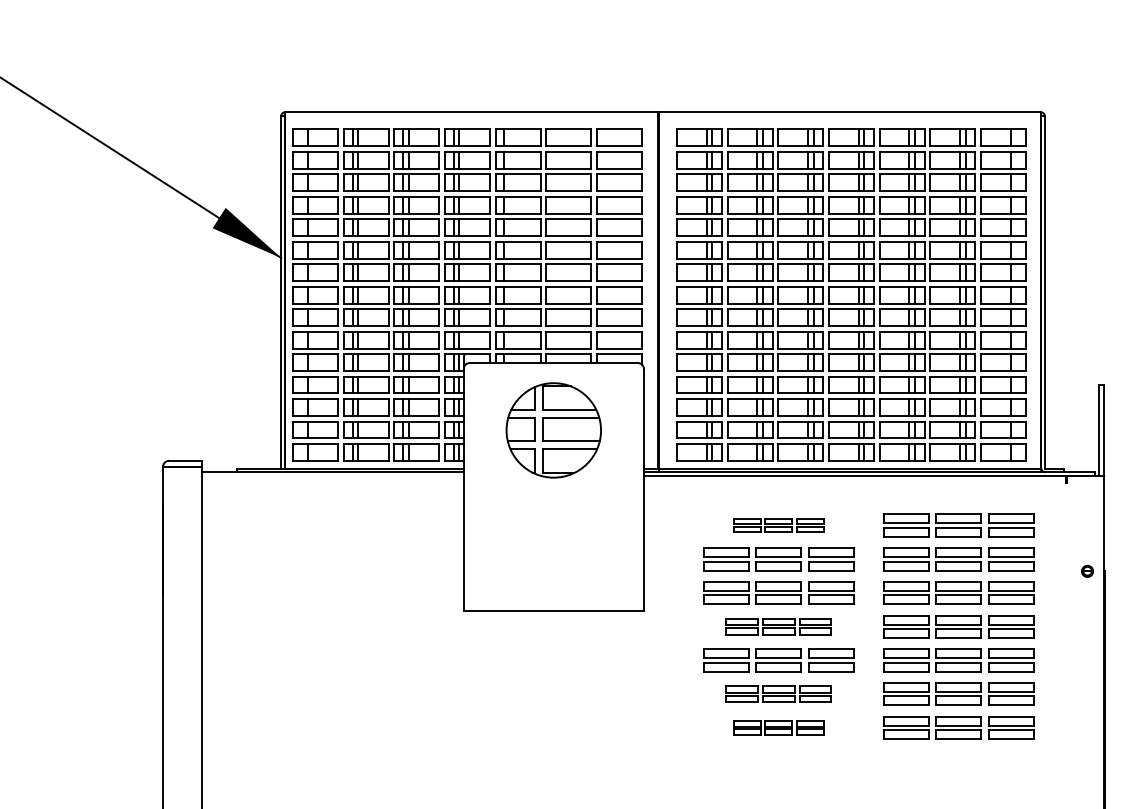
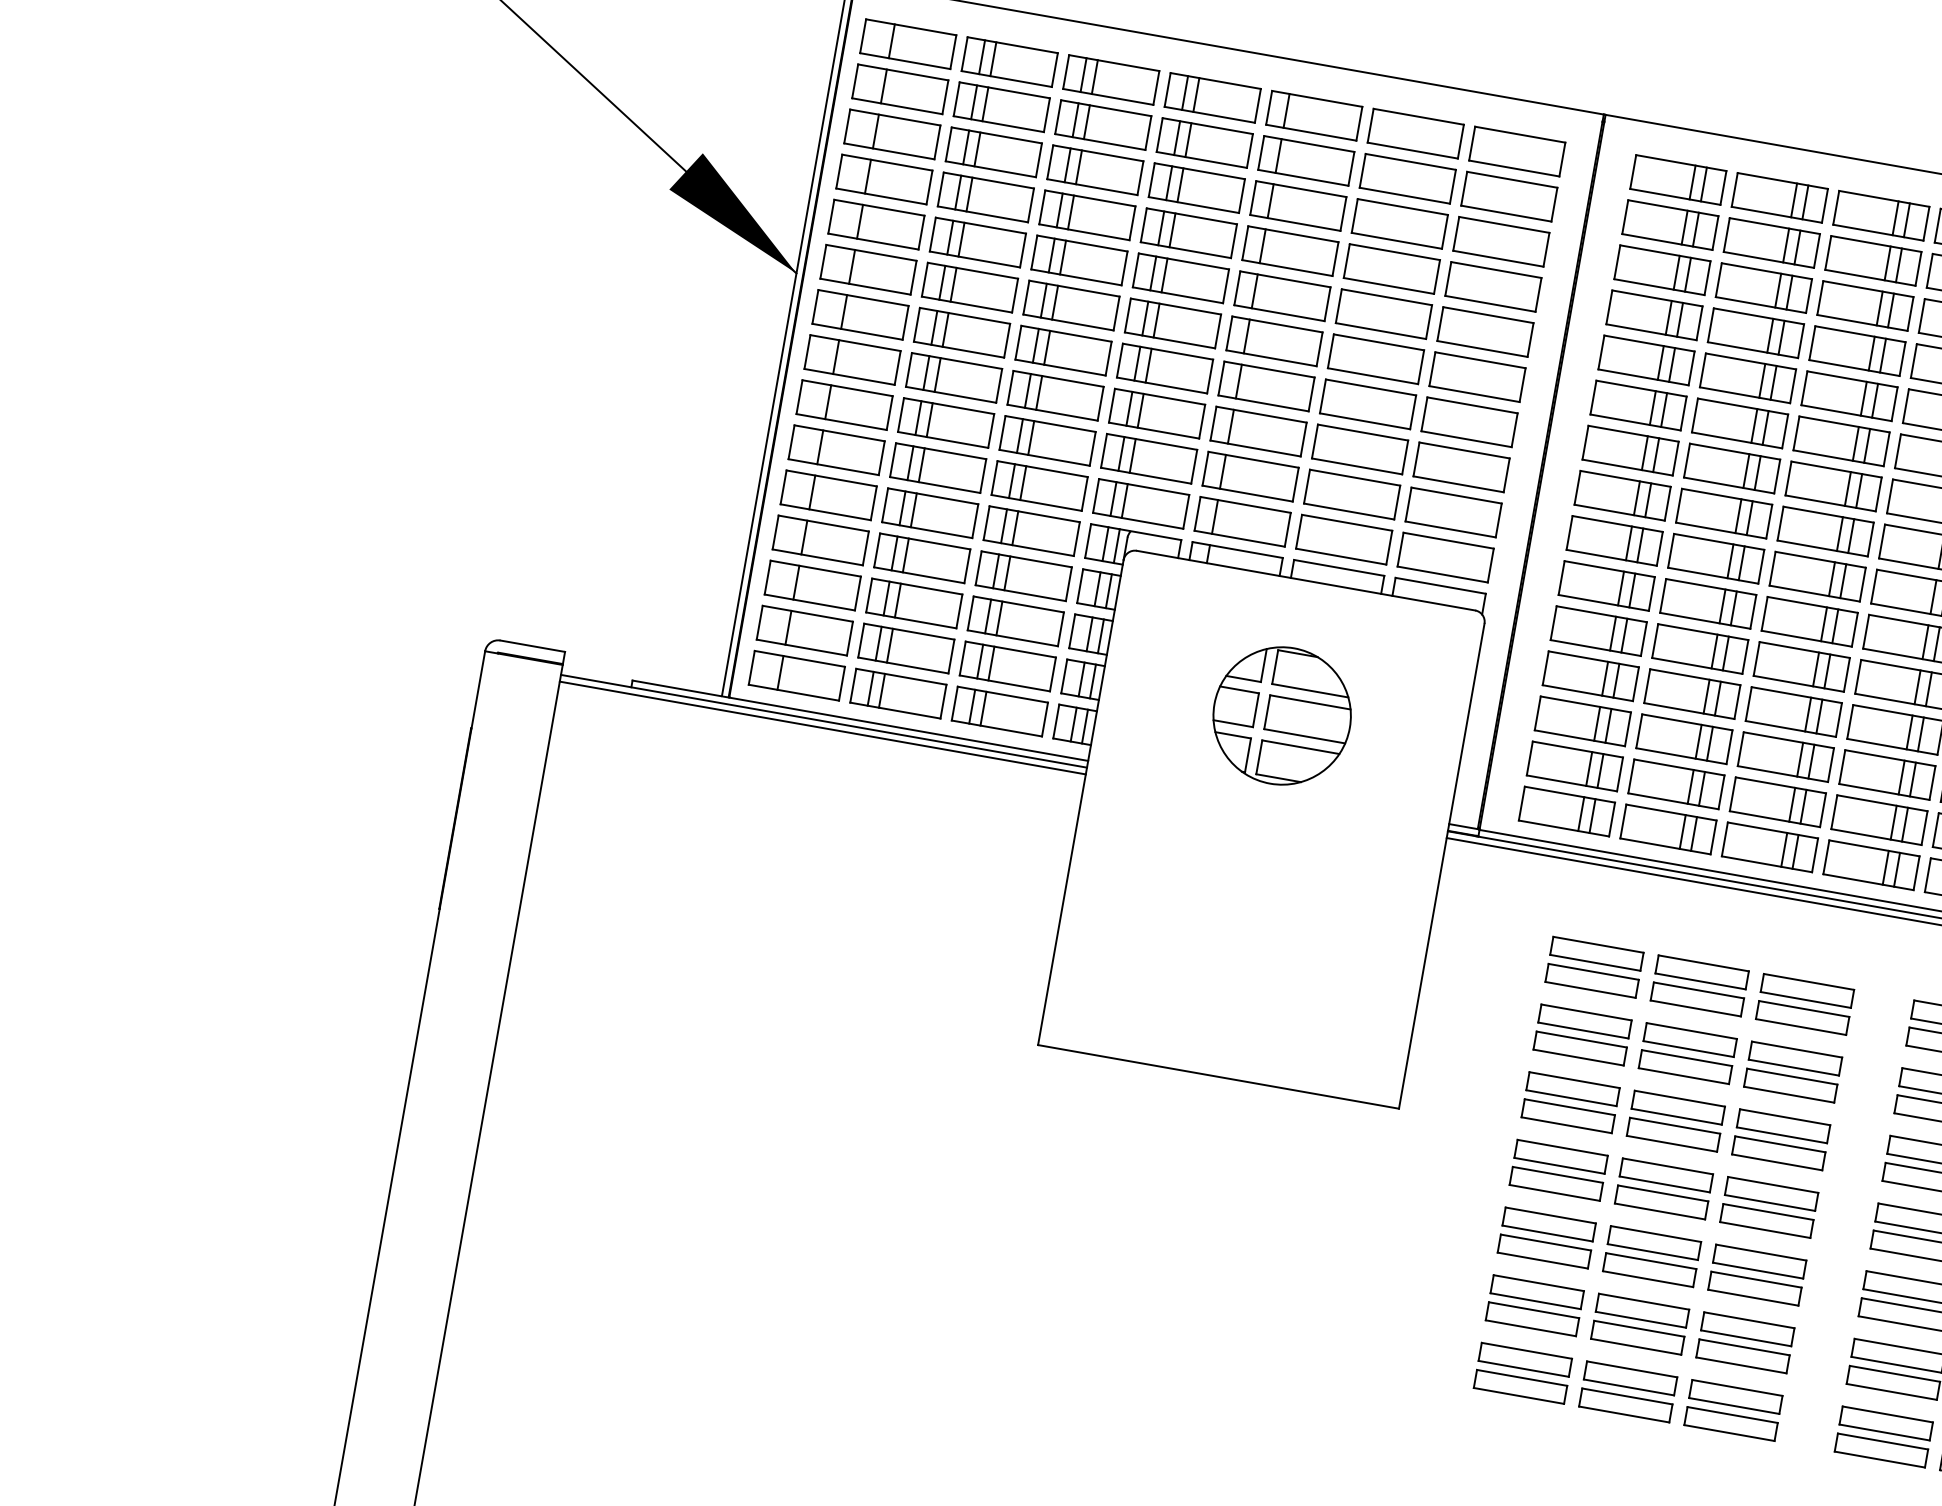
part: (553, 430) -> (1281, 715), size x0.71
line: (332, 475) -> (822, 727), added
part: (778, 525) -> (1699, 985), size x1.67
part: (778, 626) -> (1663, 1188), size x1.43
part: (778, 693) -> (1639, 1322), size x1.43
part: (778, 727) -> (1627, 1390), size x1.67

